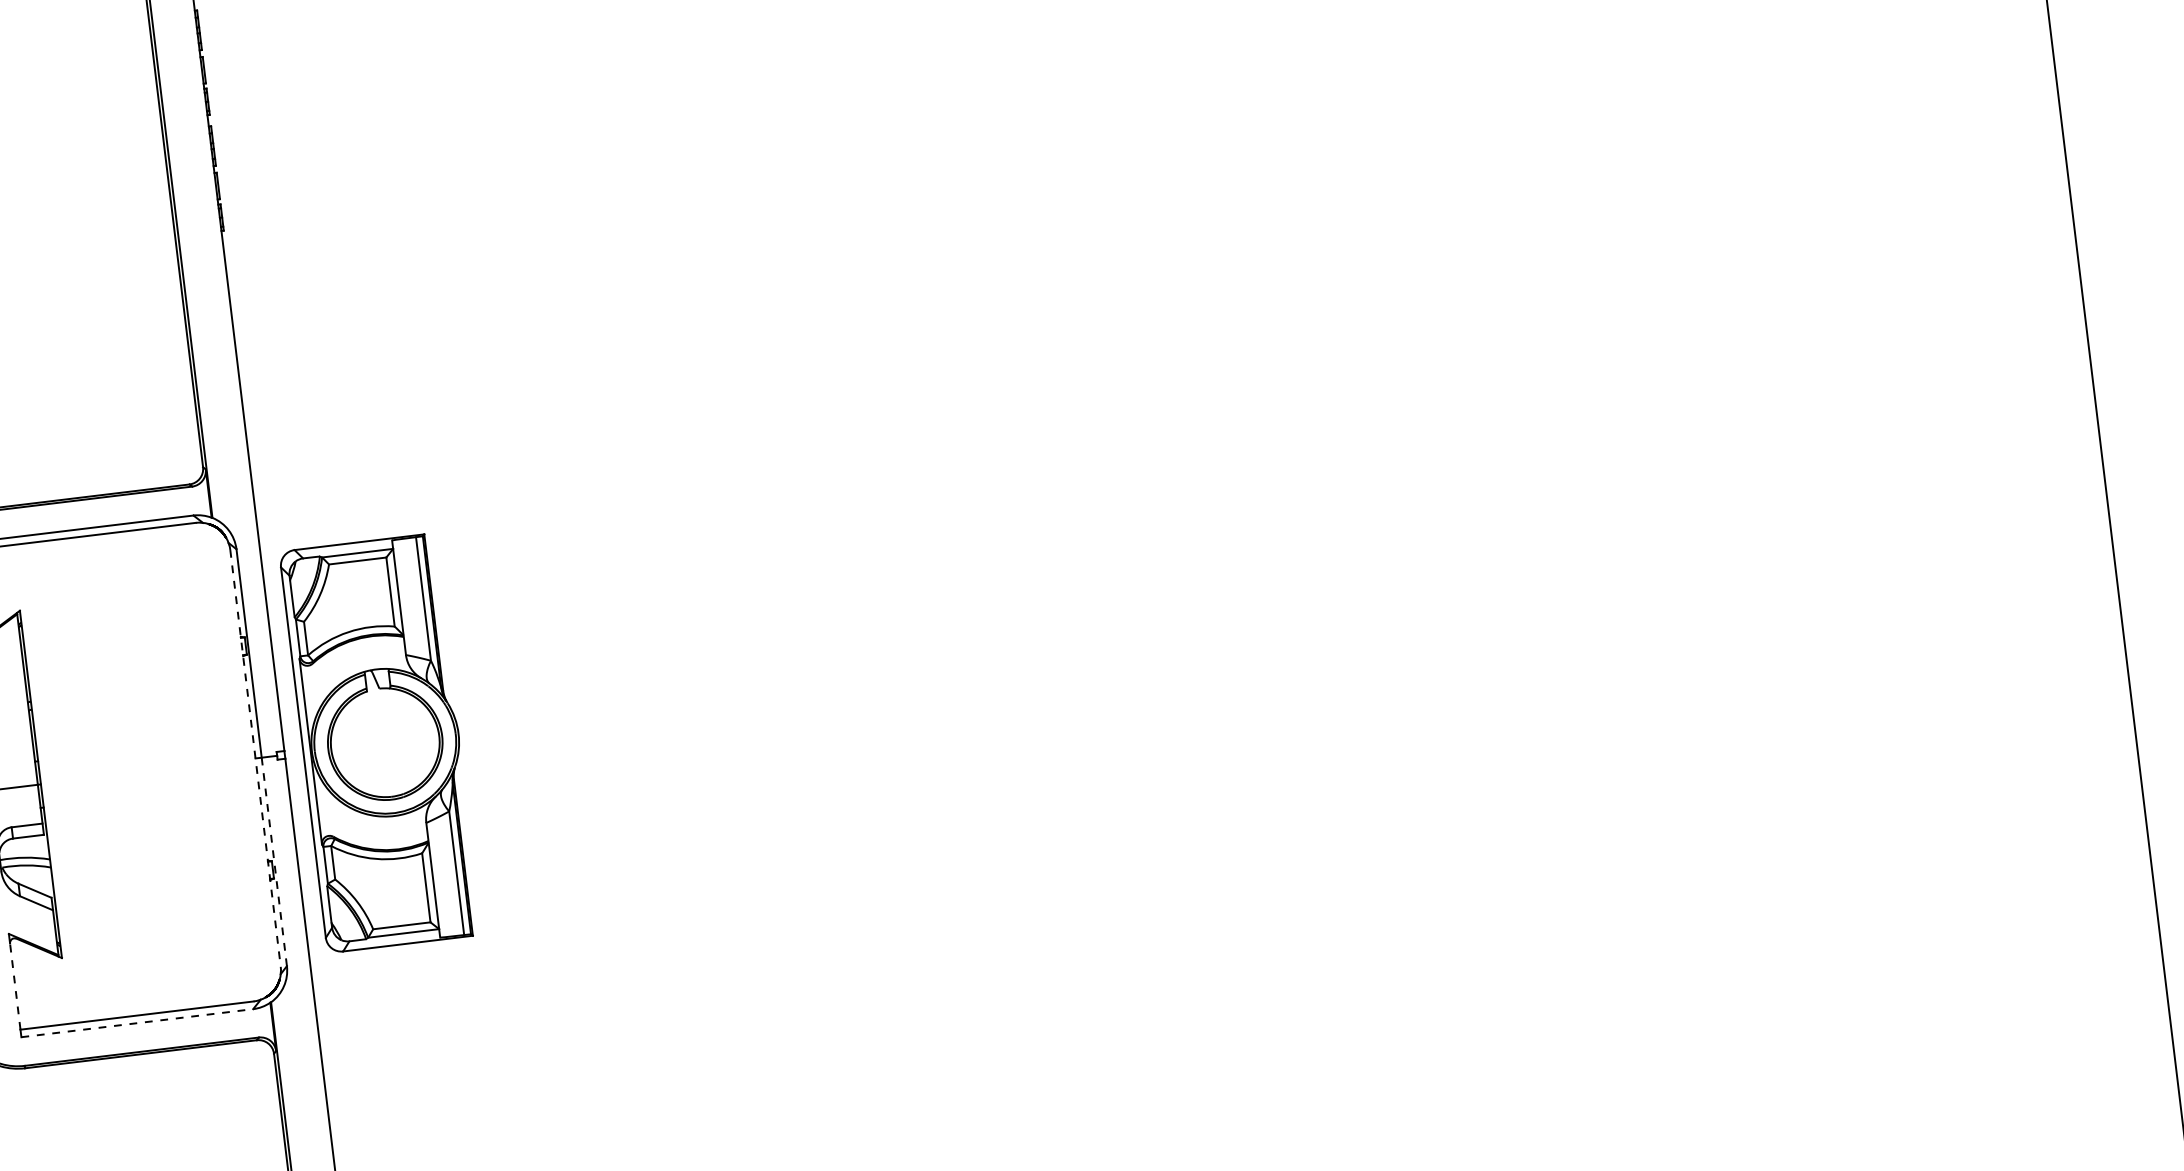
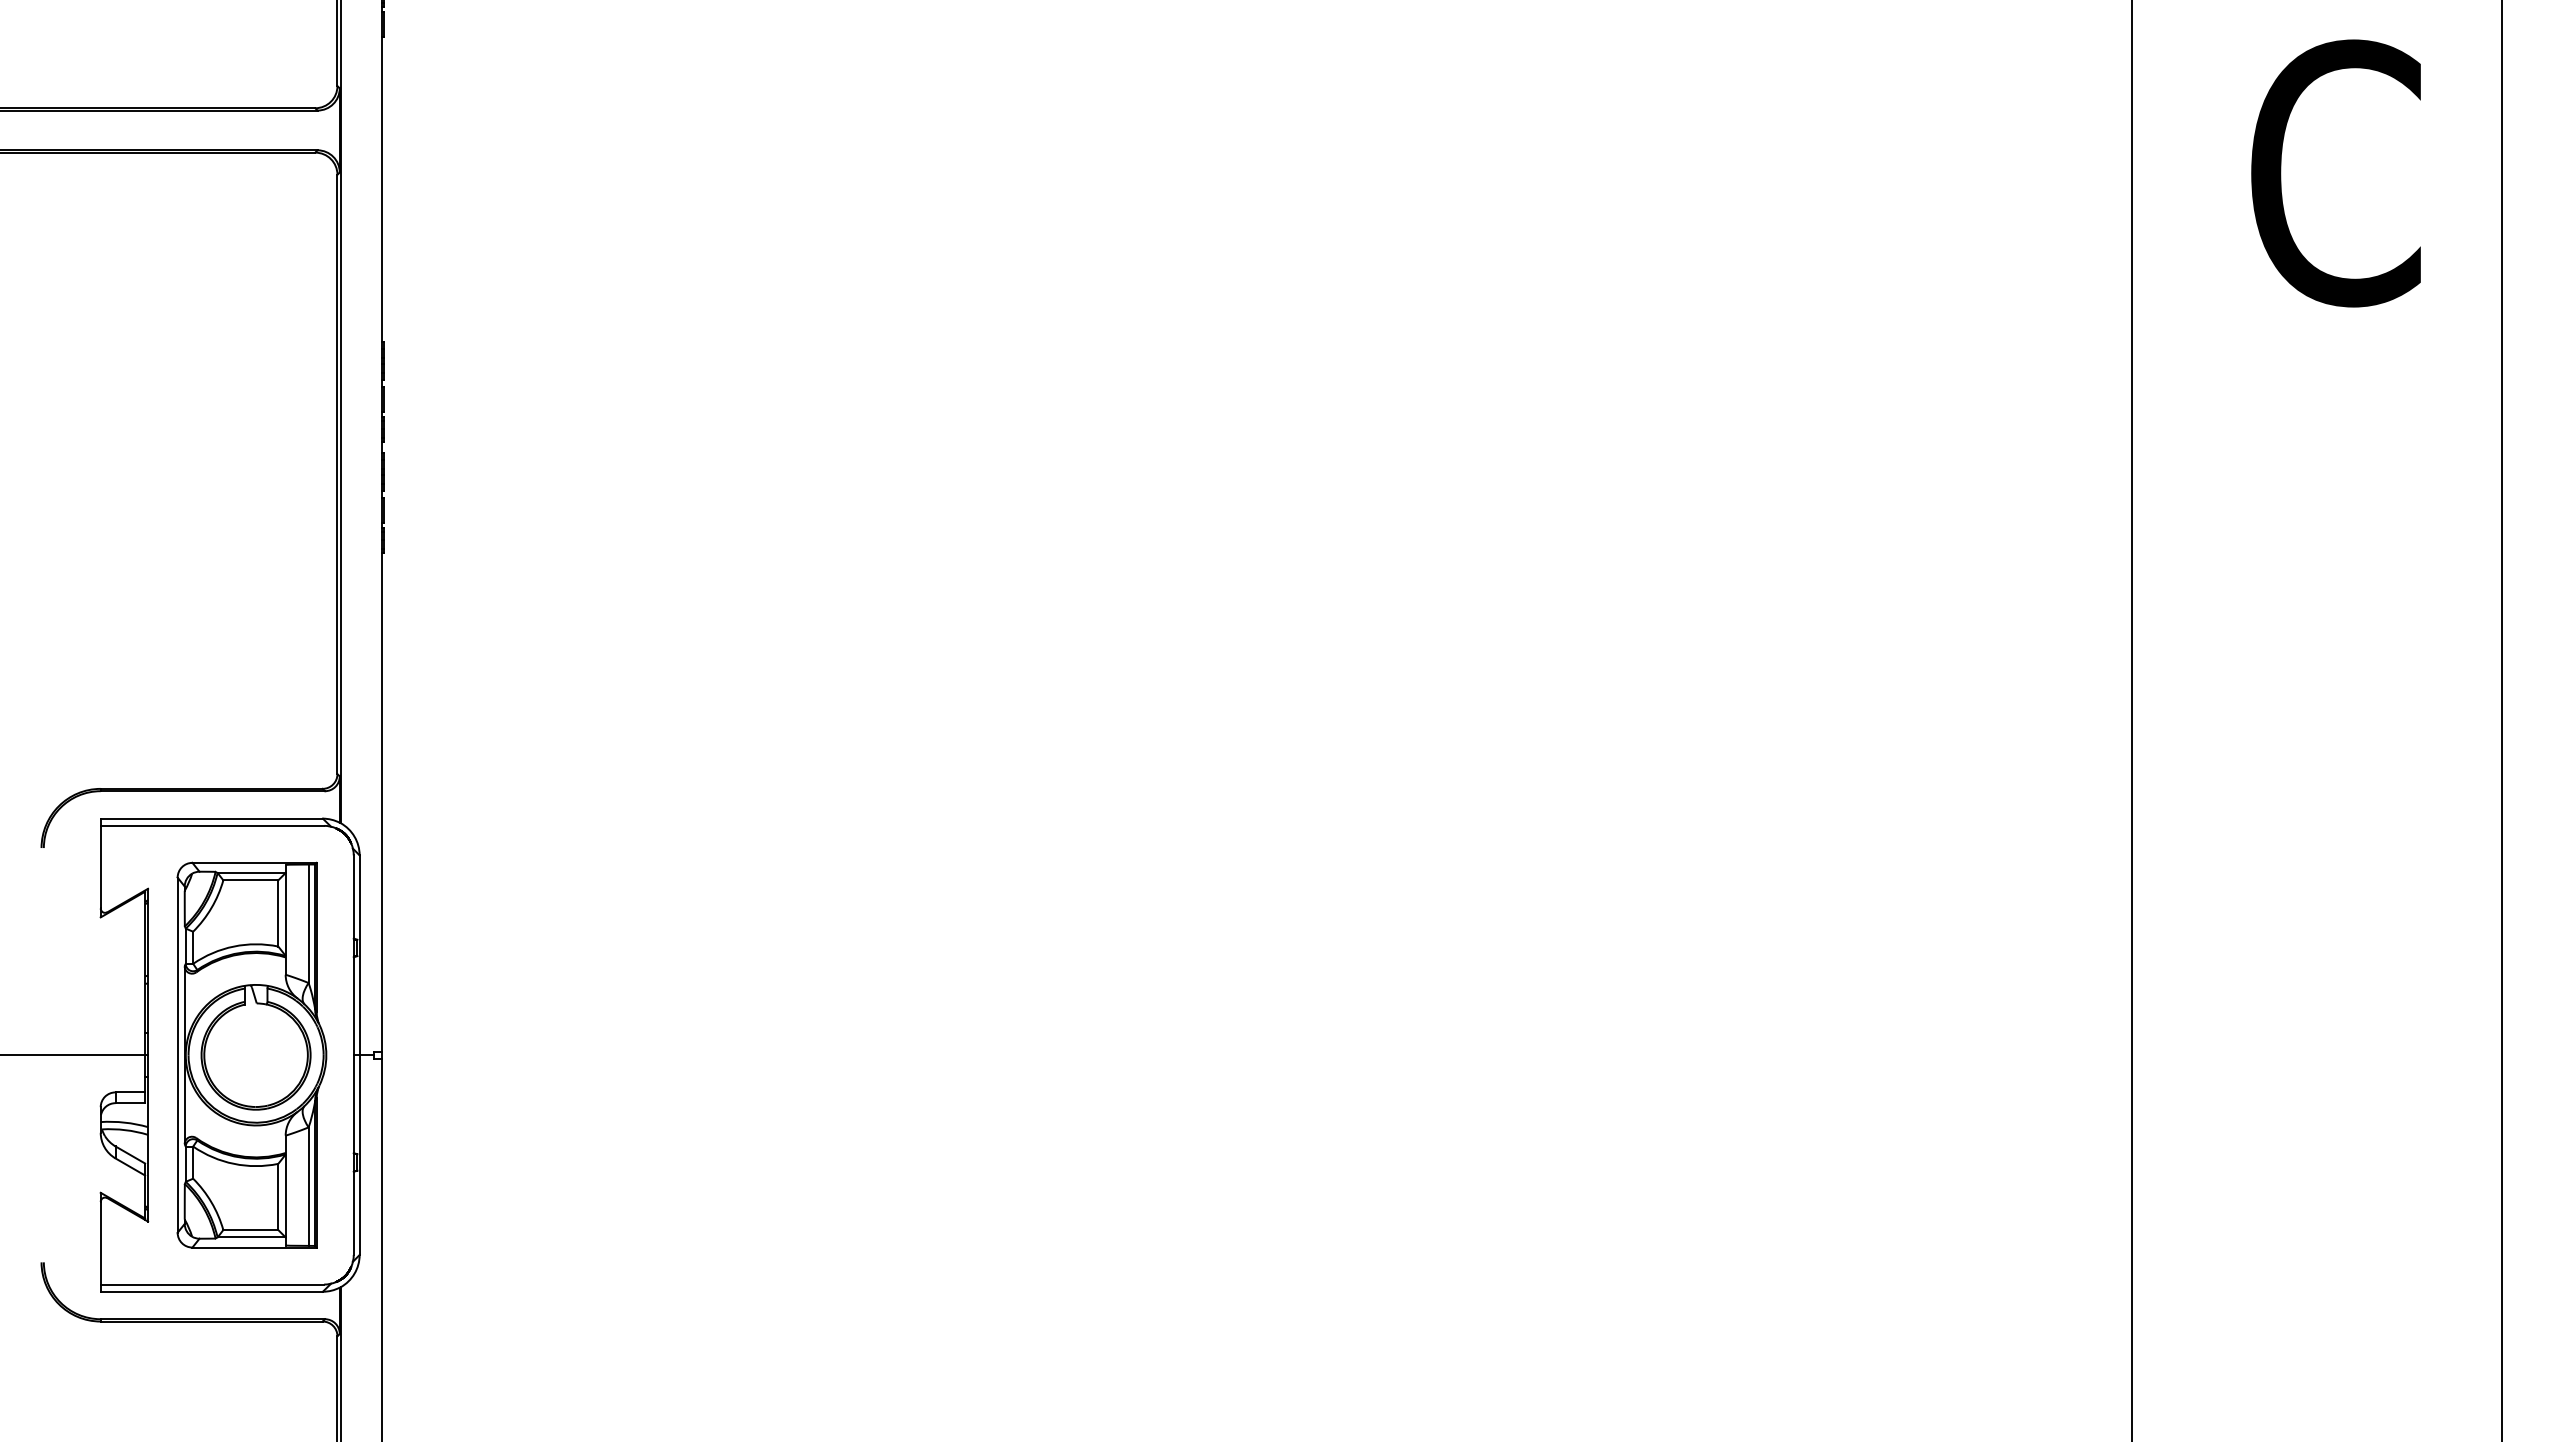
part: (380, 742) -> (251, 1054), moved
line: (255, 758) -> (353, 1055), dashed -> solid
line: (274, 862) -> (359, 1155), dashed -> solid
line: (14, 985) -> (100, 1242), dashed -> solid
line: (138, 1022) -> (212, 1291), dashed -> solid

